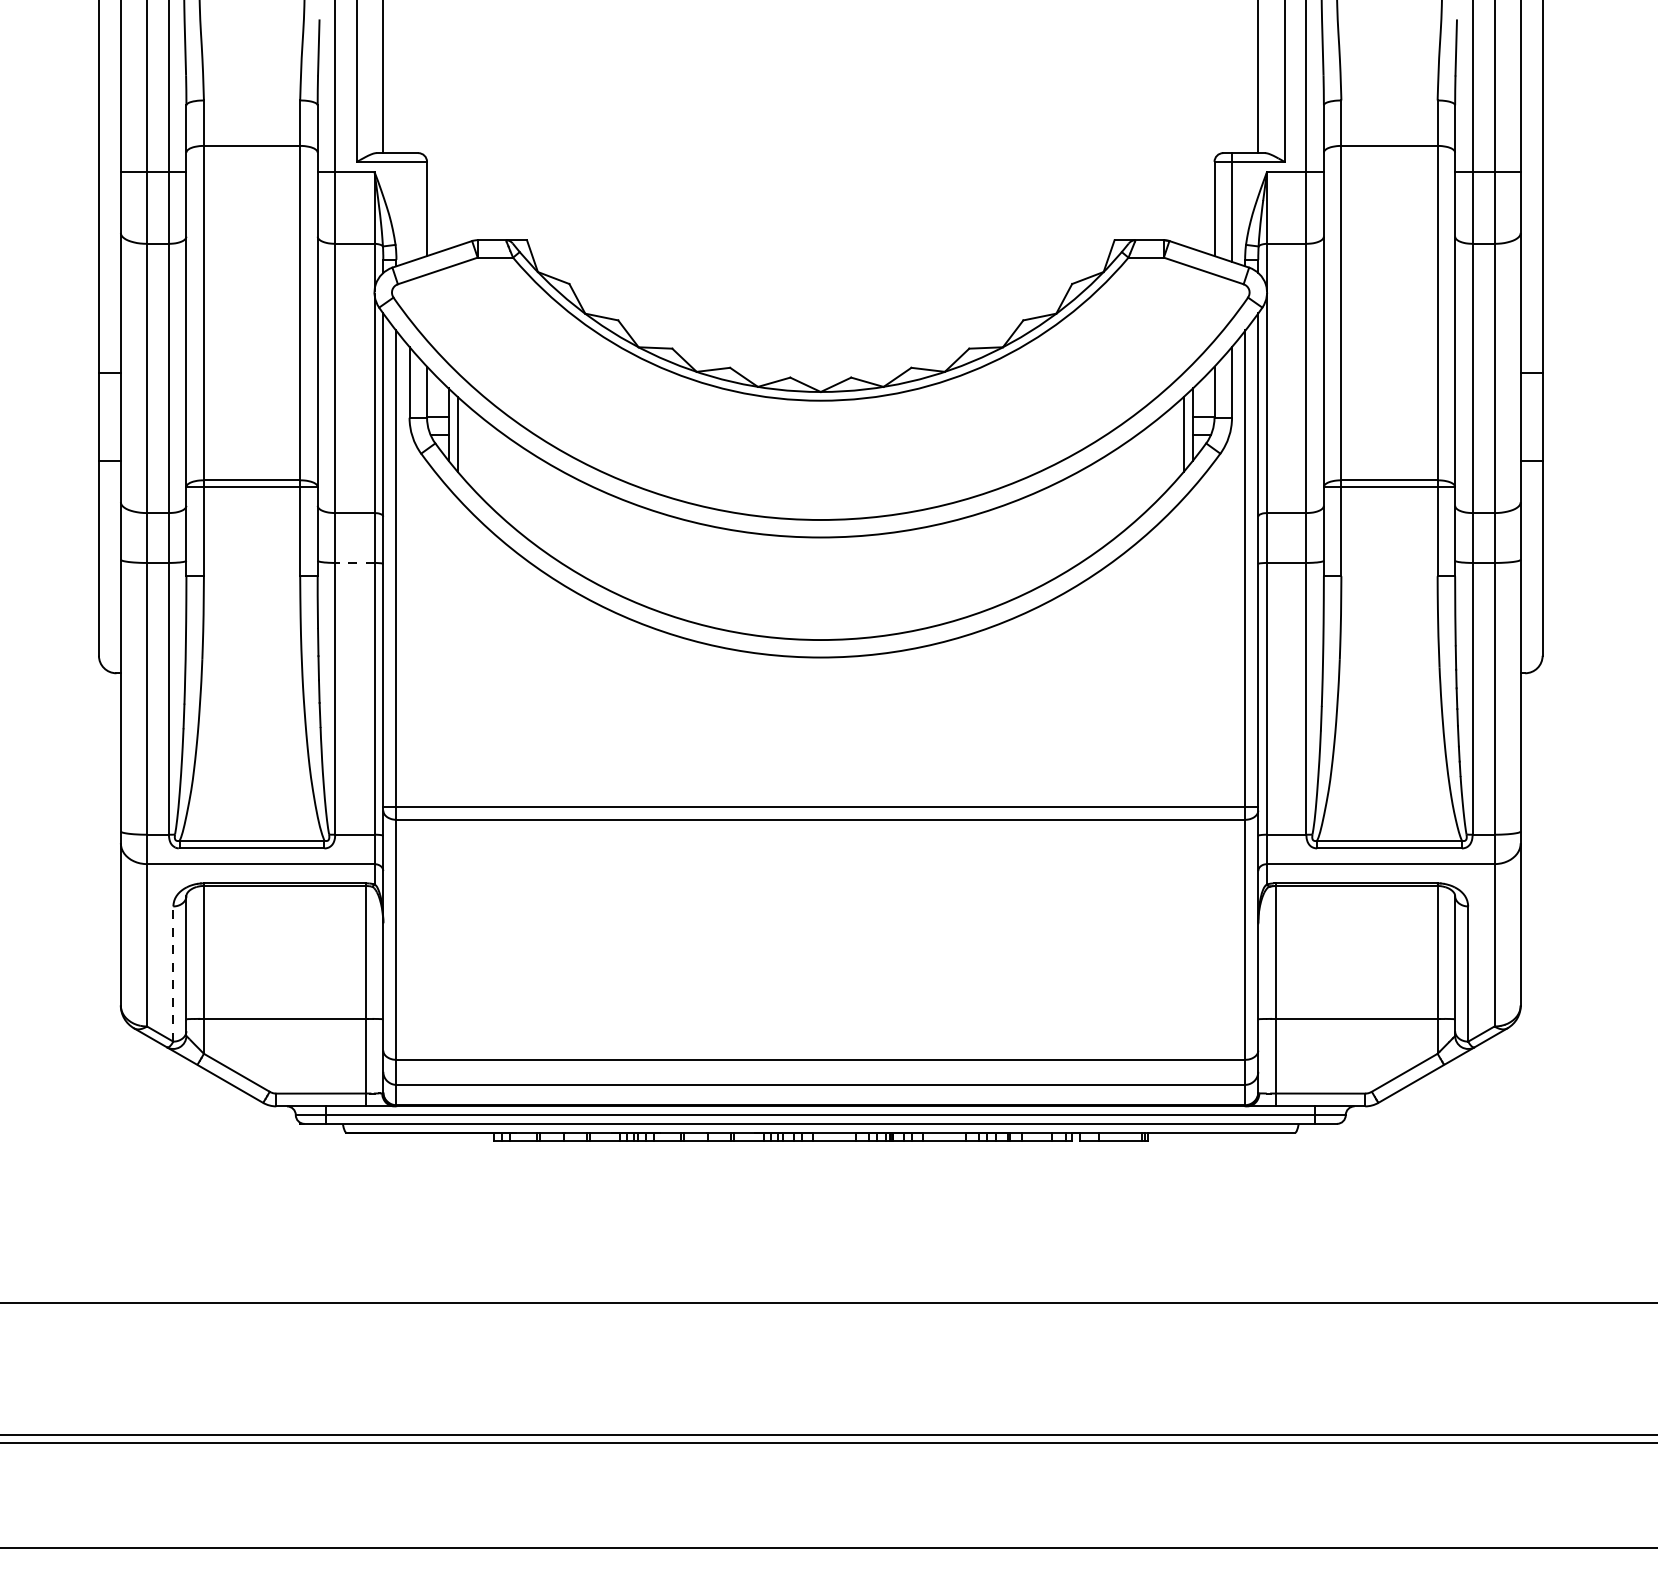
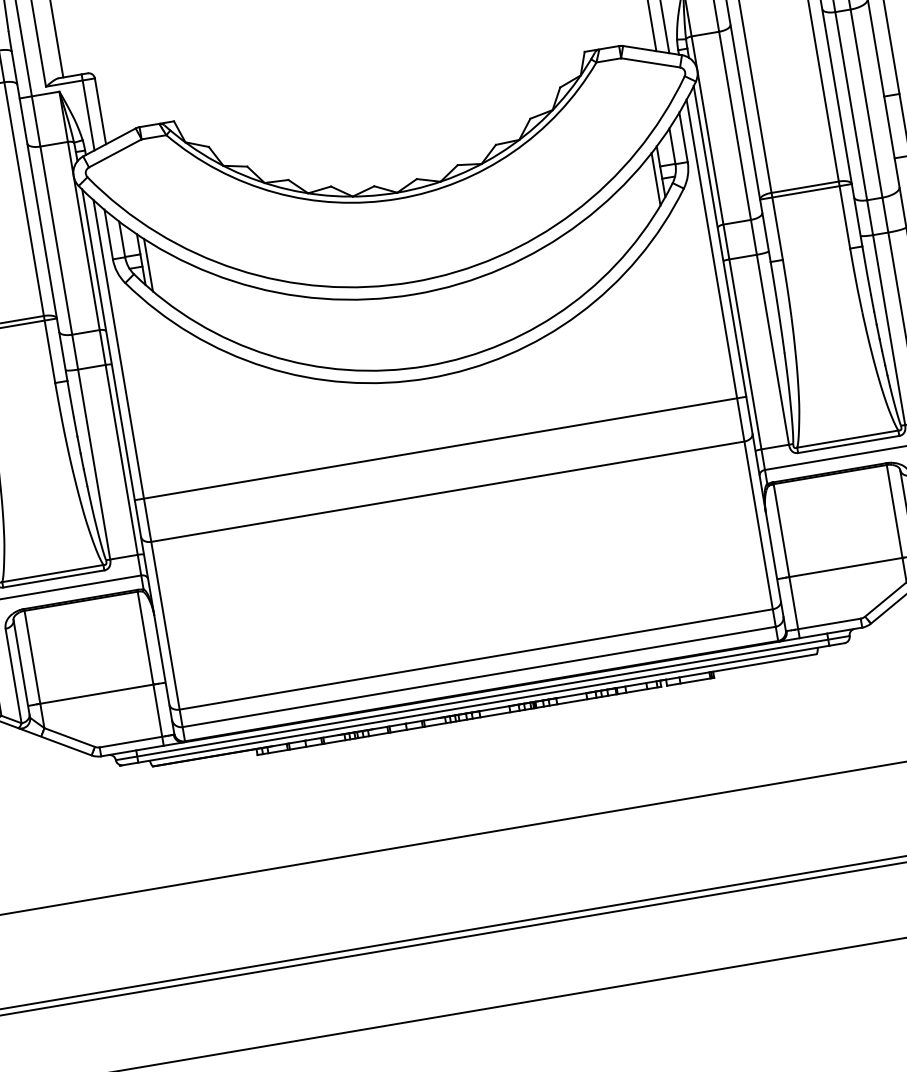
line: (409, 207) -> (88, 112), added
line: (354, 562) -> (91, 366), dashed -> solid
line: (820, 806) -> (440, 448), moved
line: (173, 974) -> (13, 676), dashed -> solid

